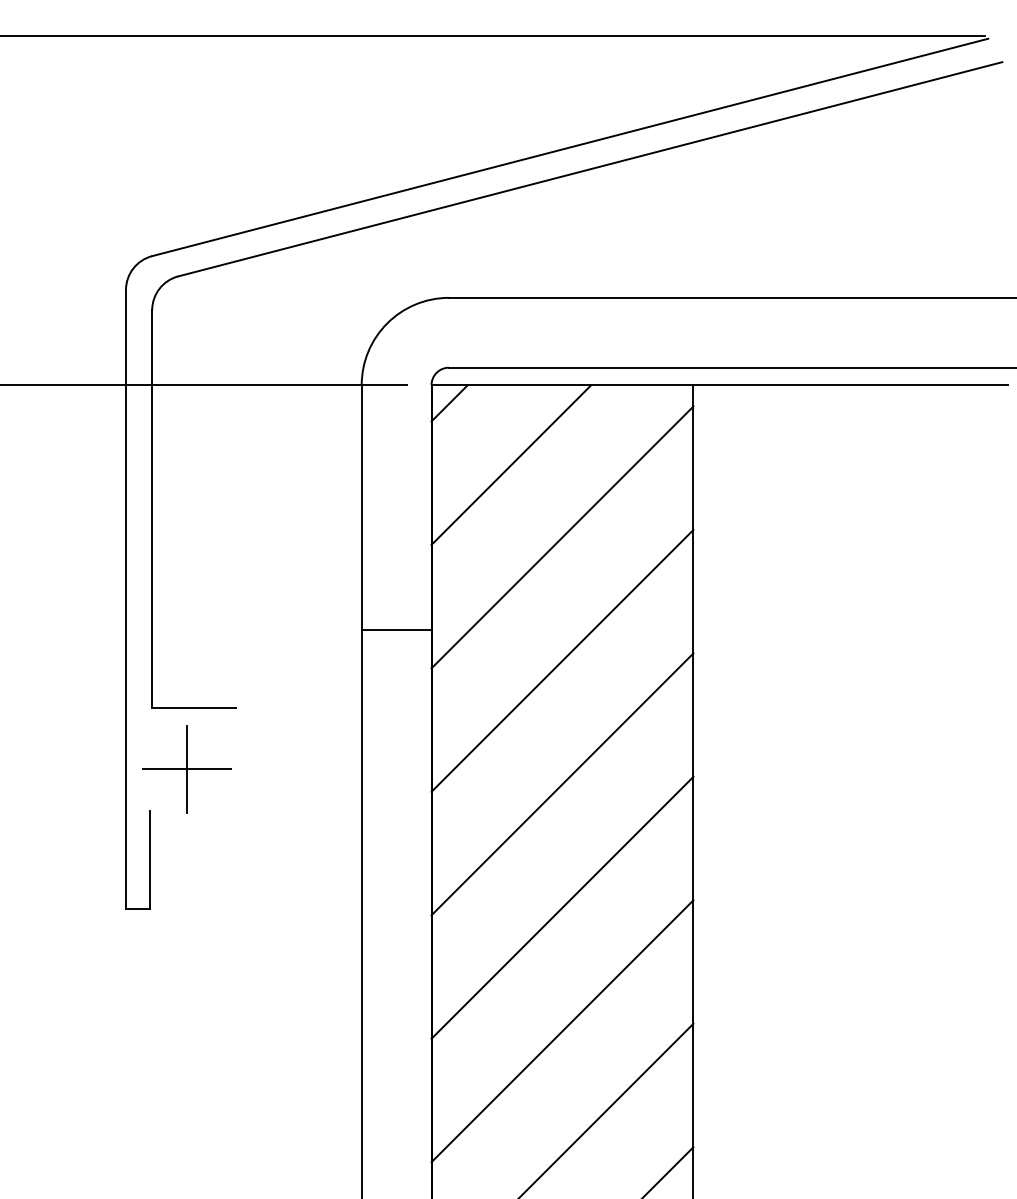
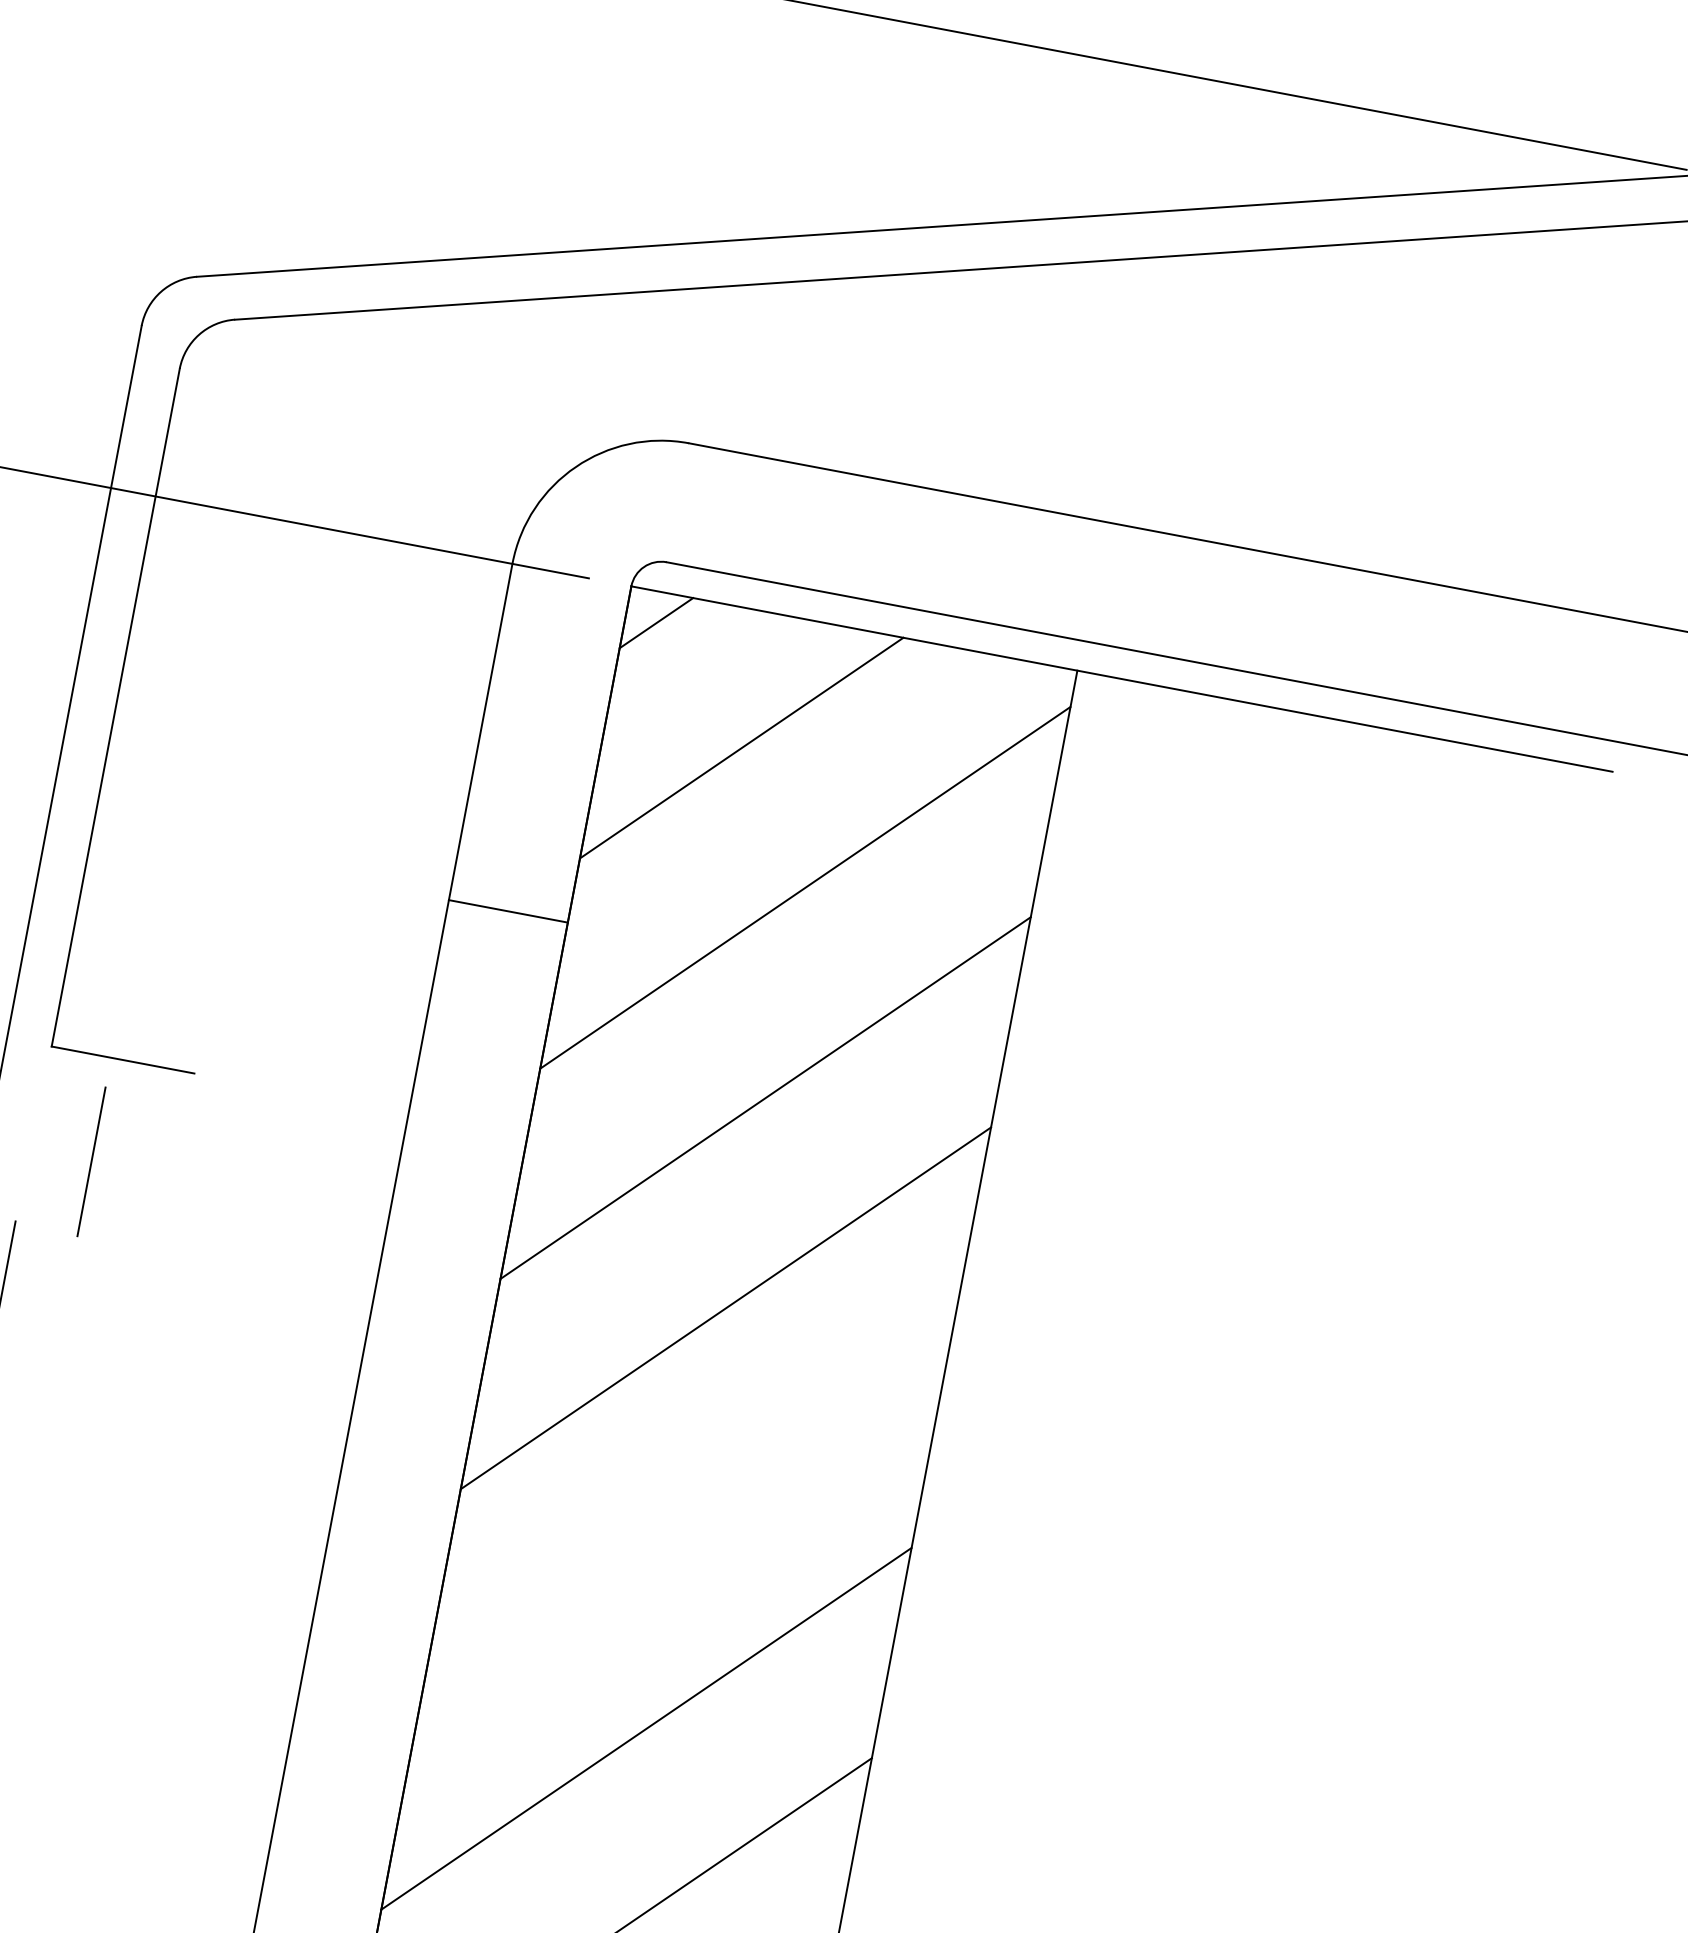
line: (396, 629) -> (508, 911), moved
line: (186, 769) -> (90, 1162), removed
line: (562, 907) -> (686, 1518), removed

